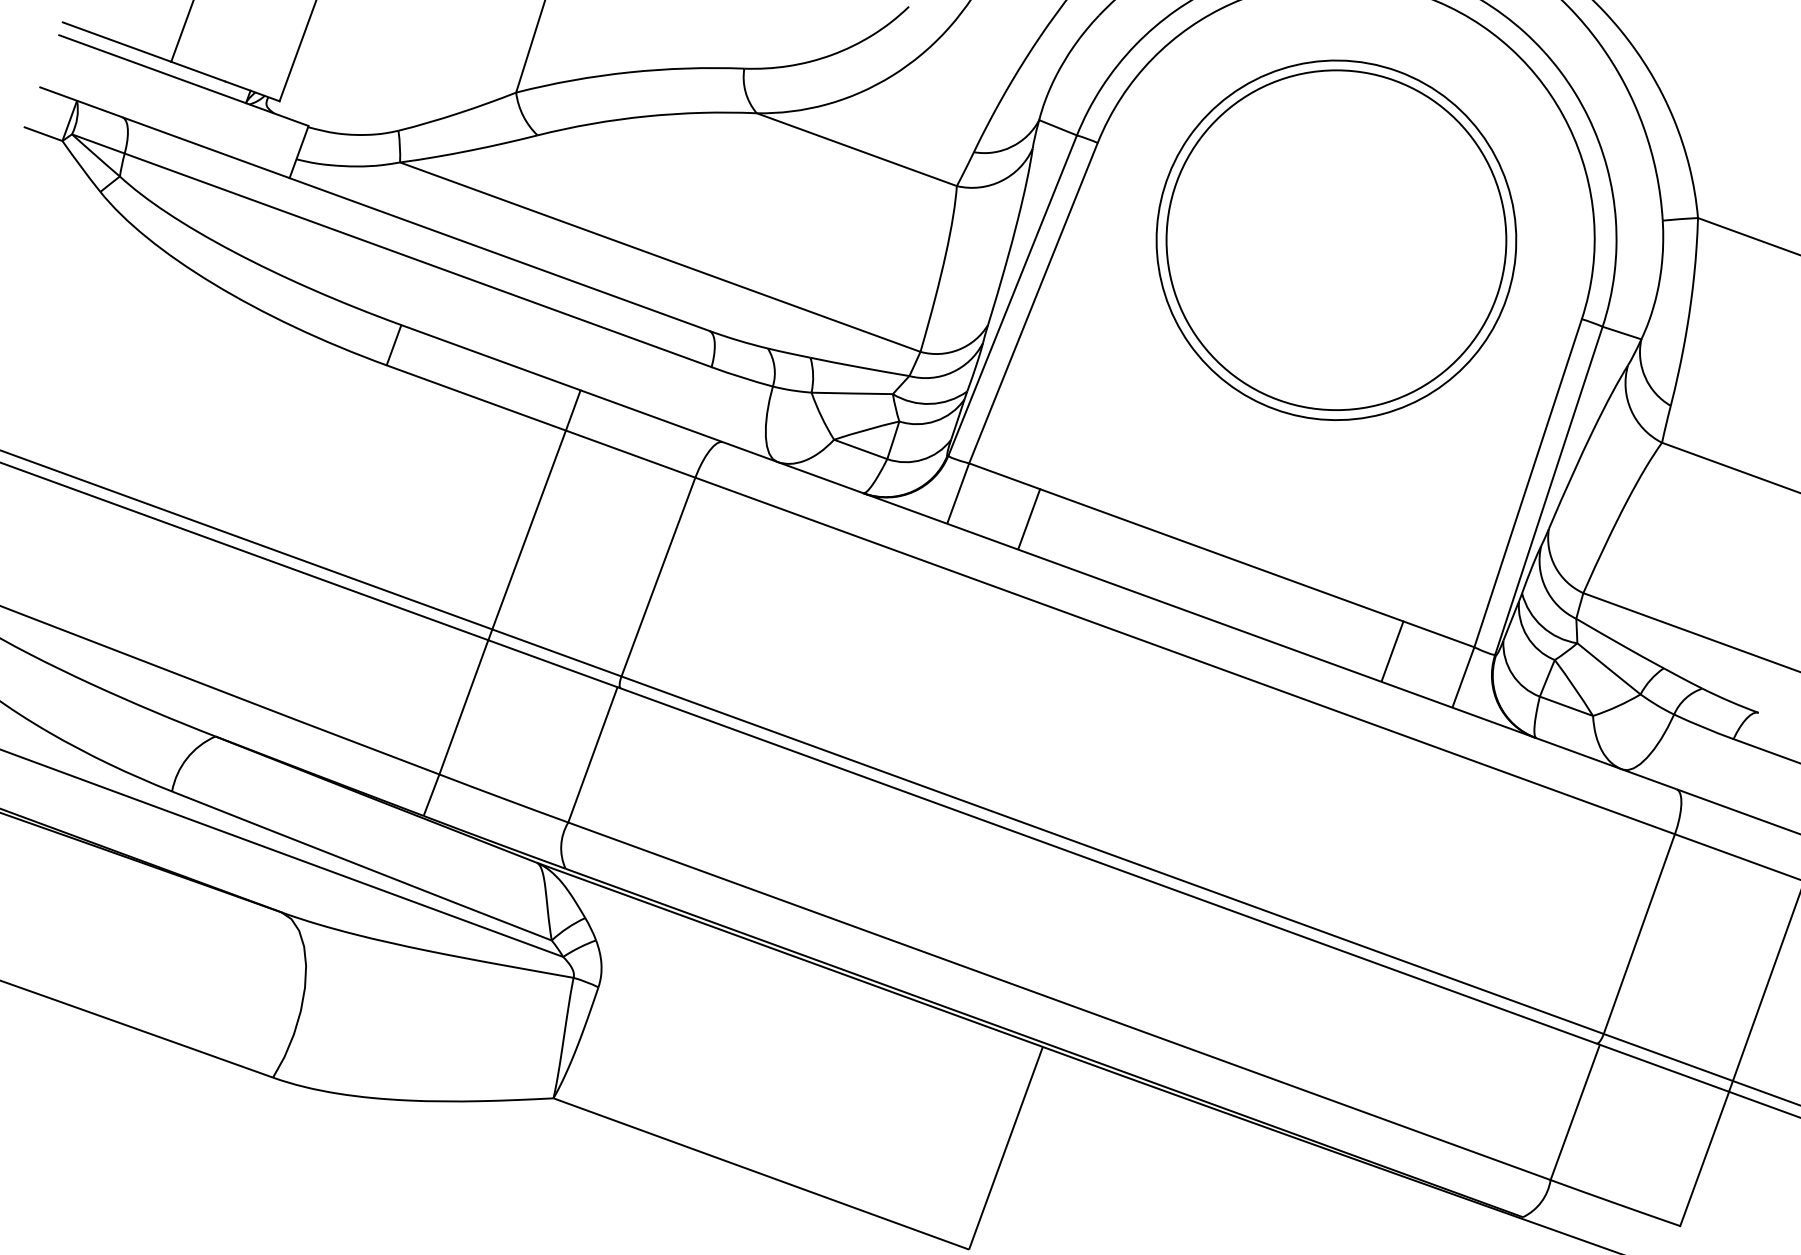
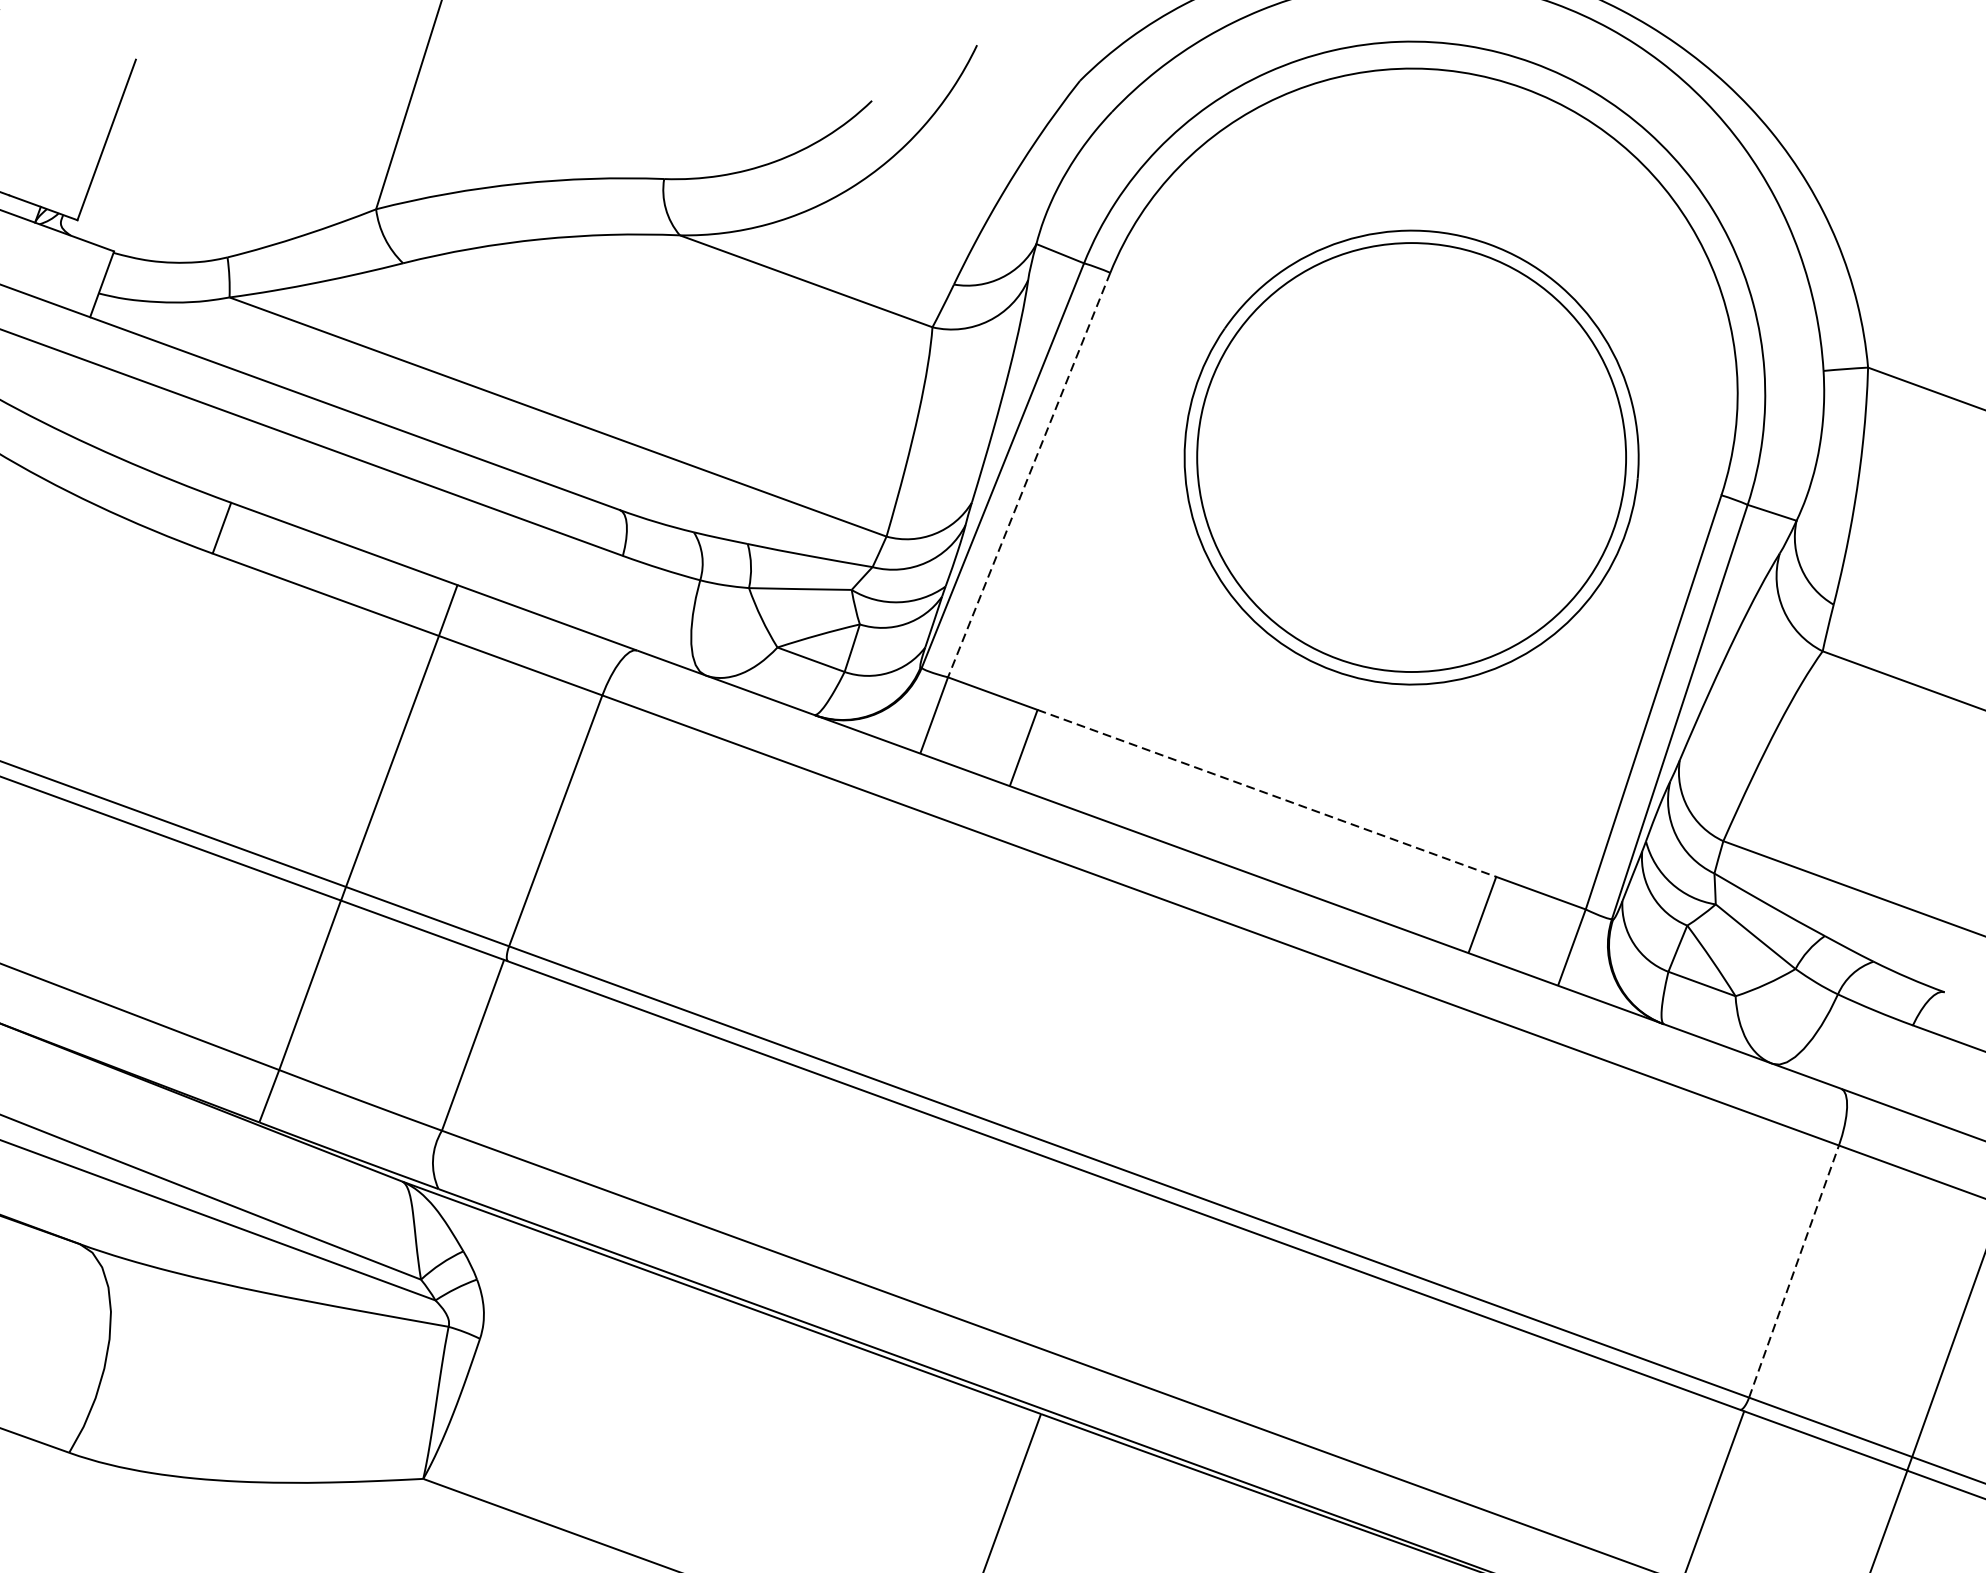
part: (1336, 239) -> (1411, 456), moved
line: (1033, 303) -> (1029, 475), solid -> dashed
line: (1222, 555) -> (1267, 793), solid -> dashed
line: (1639, 933) -> (1794, 1270), solid -> dashed

